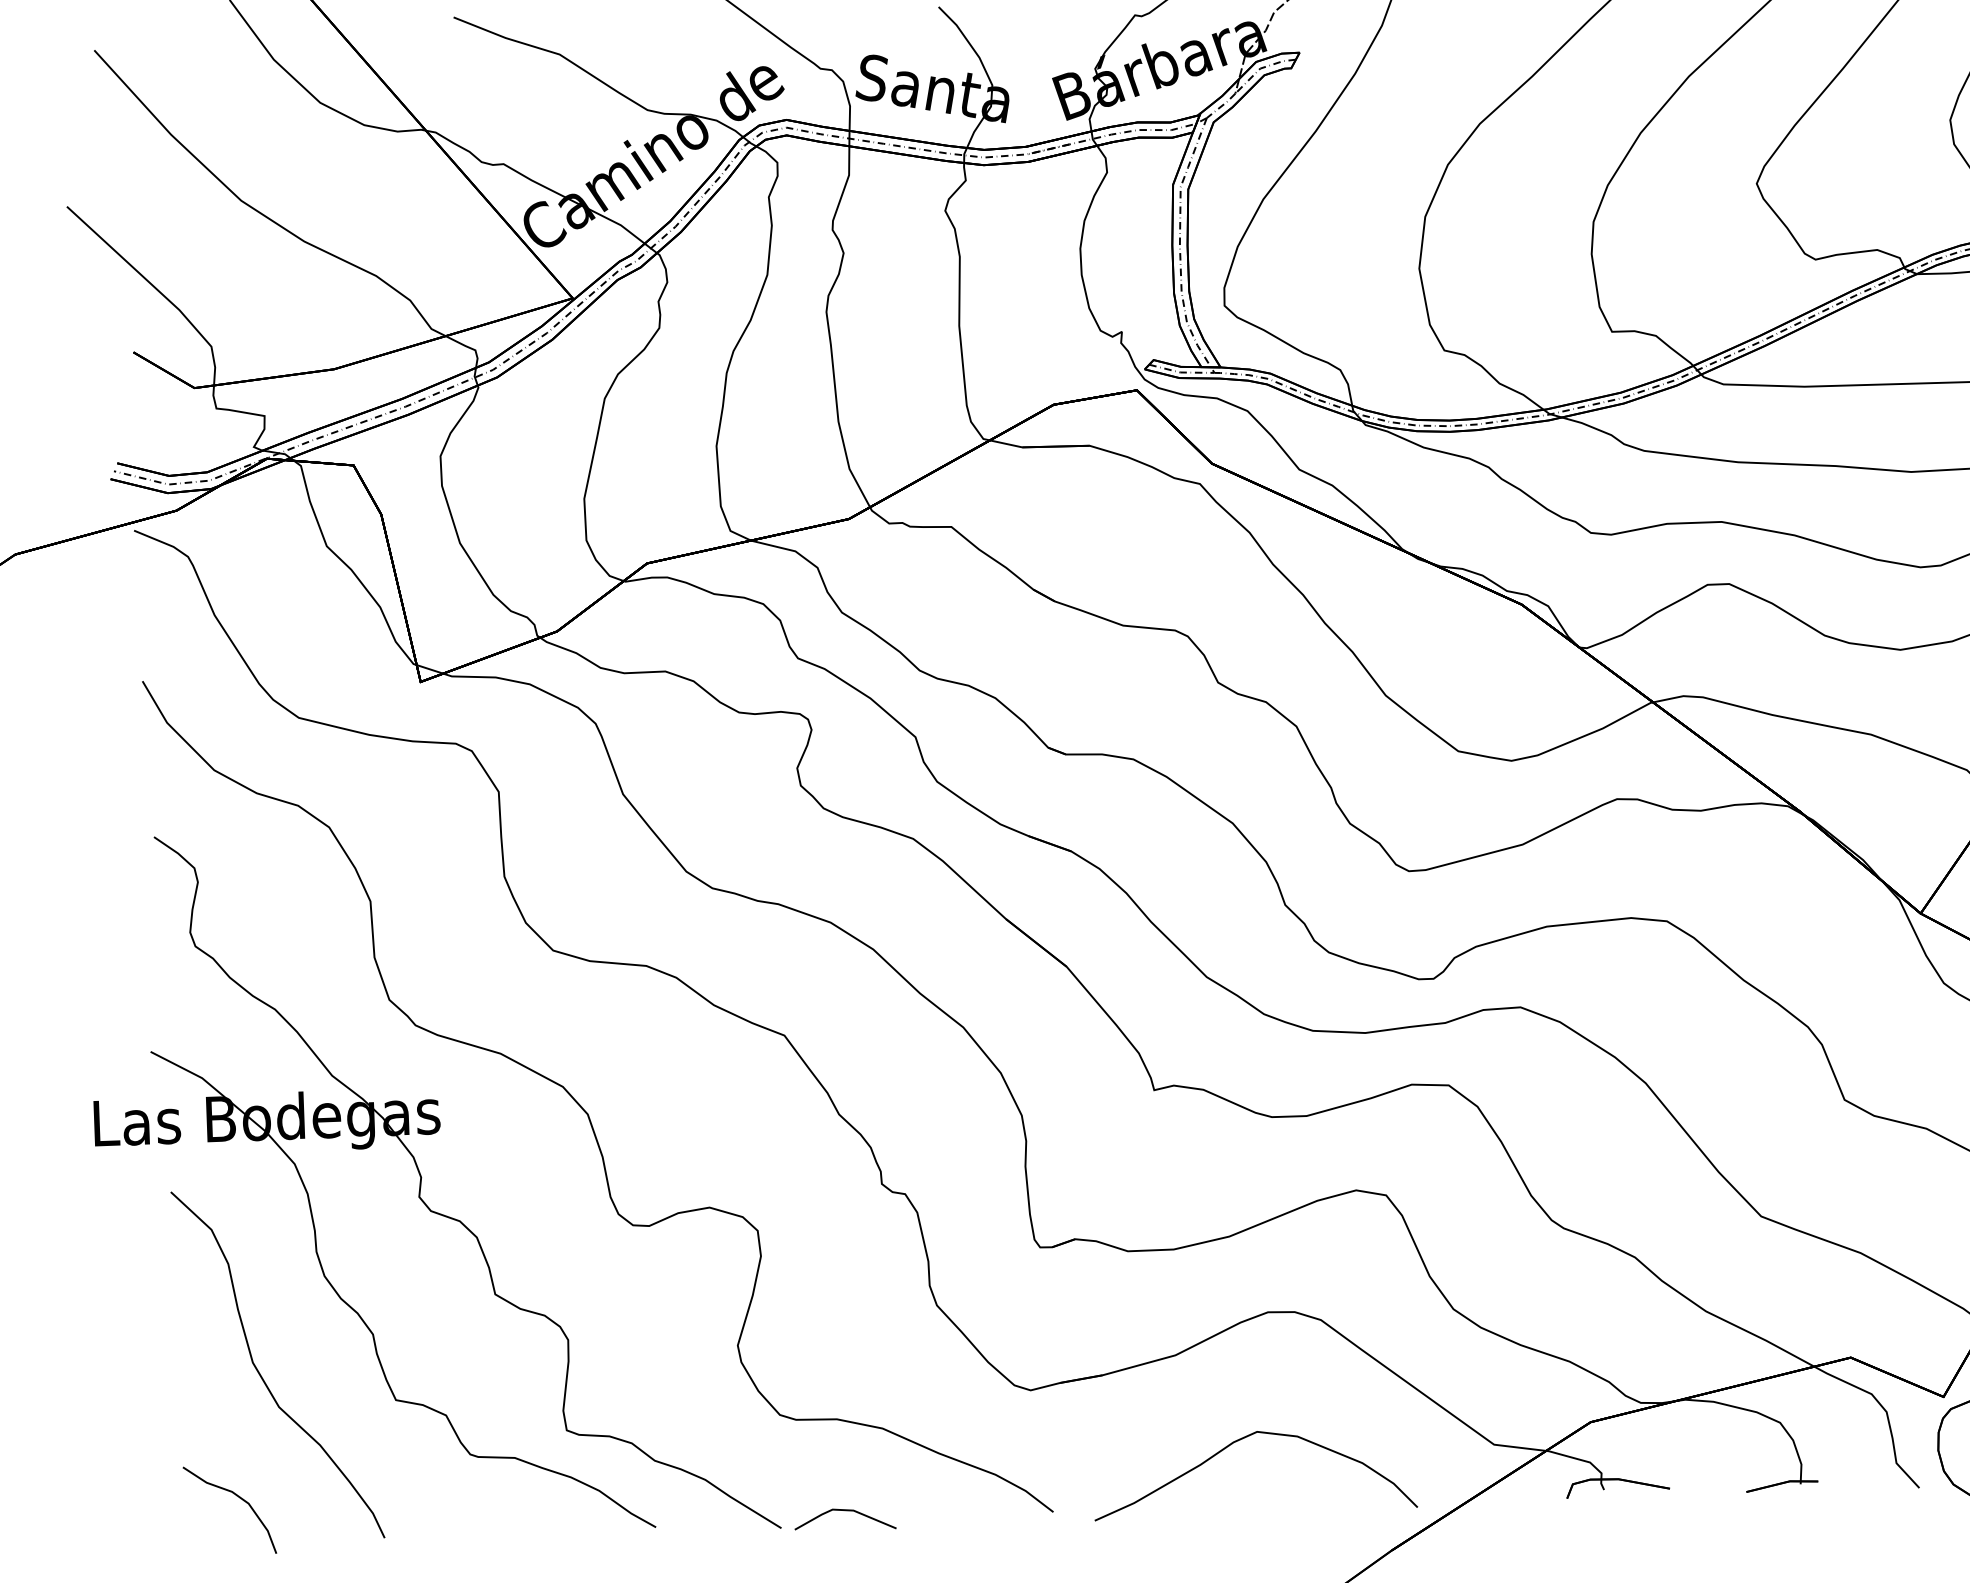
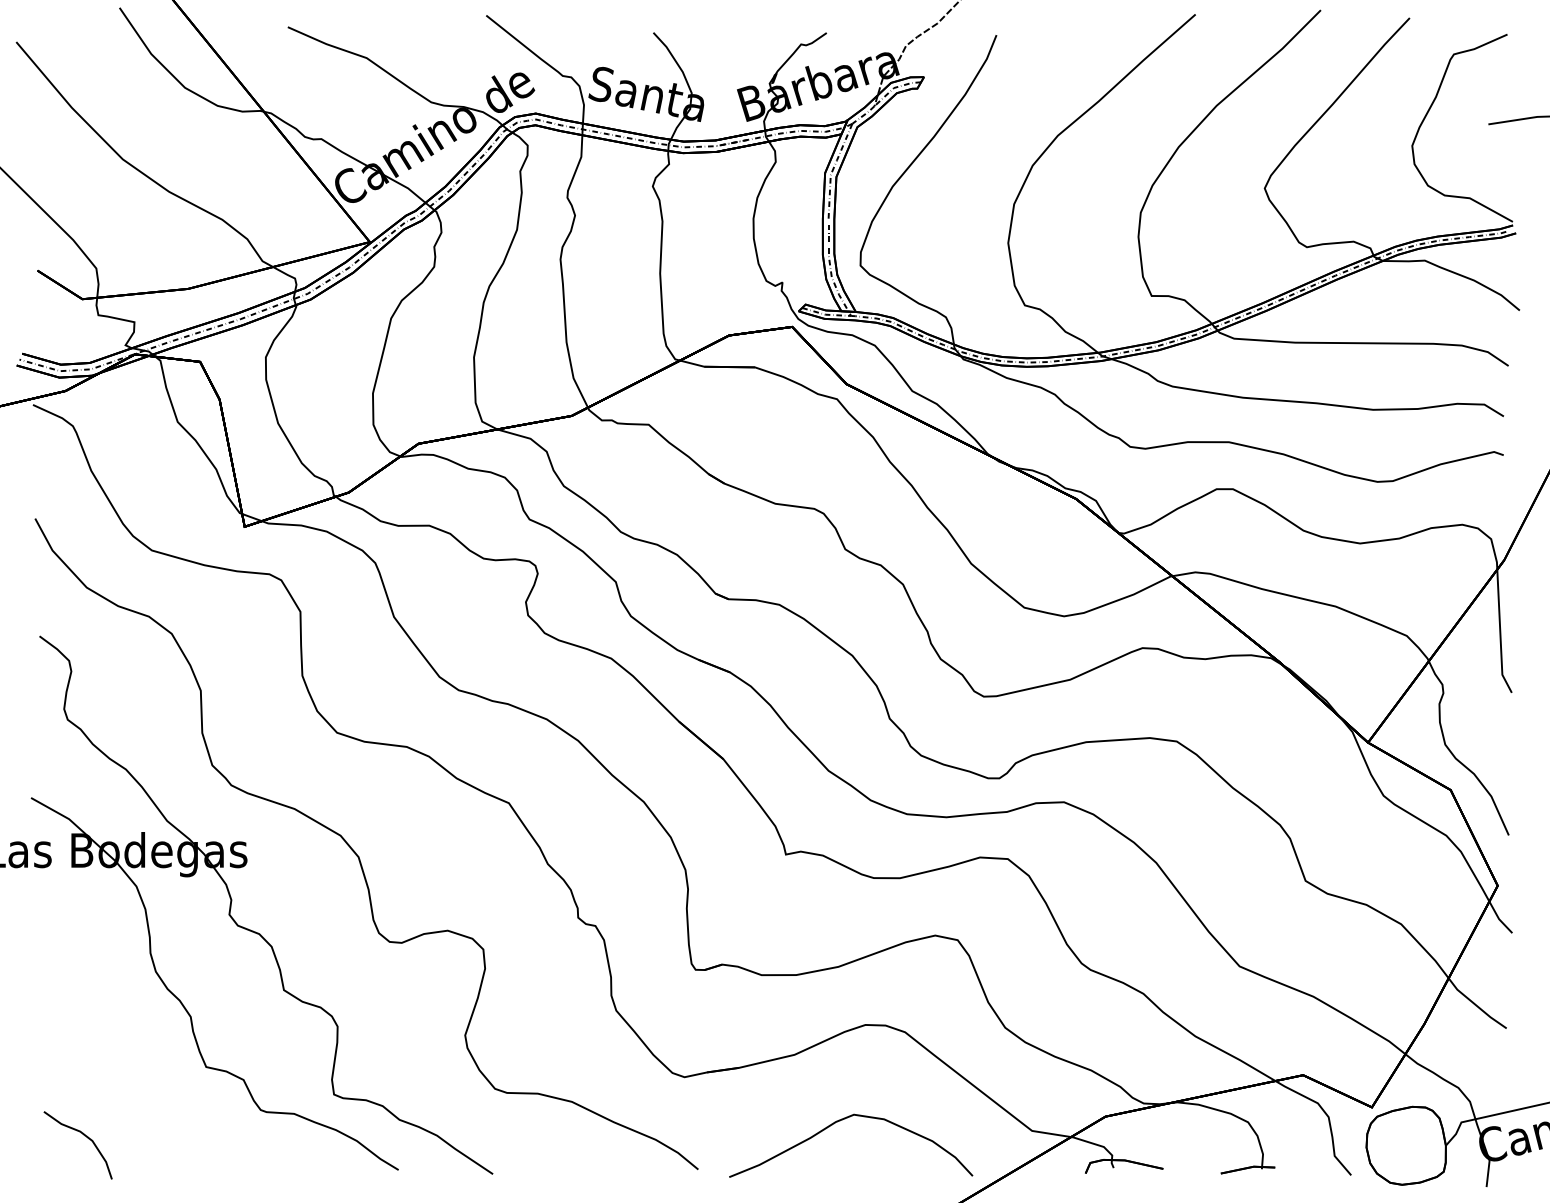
curve: (261, 1373) -> (105, 1043), removed
line: (845, 1511) -> (541, 1163), removed

